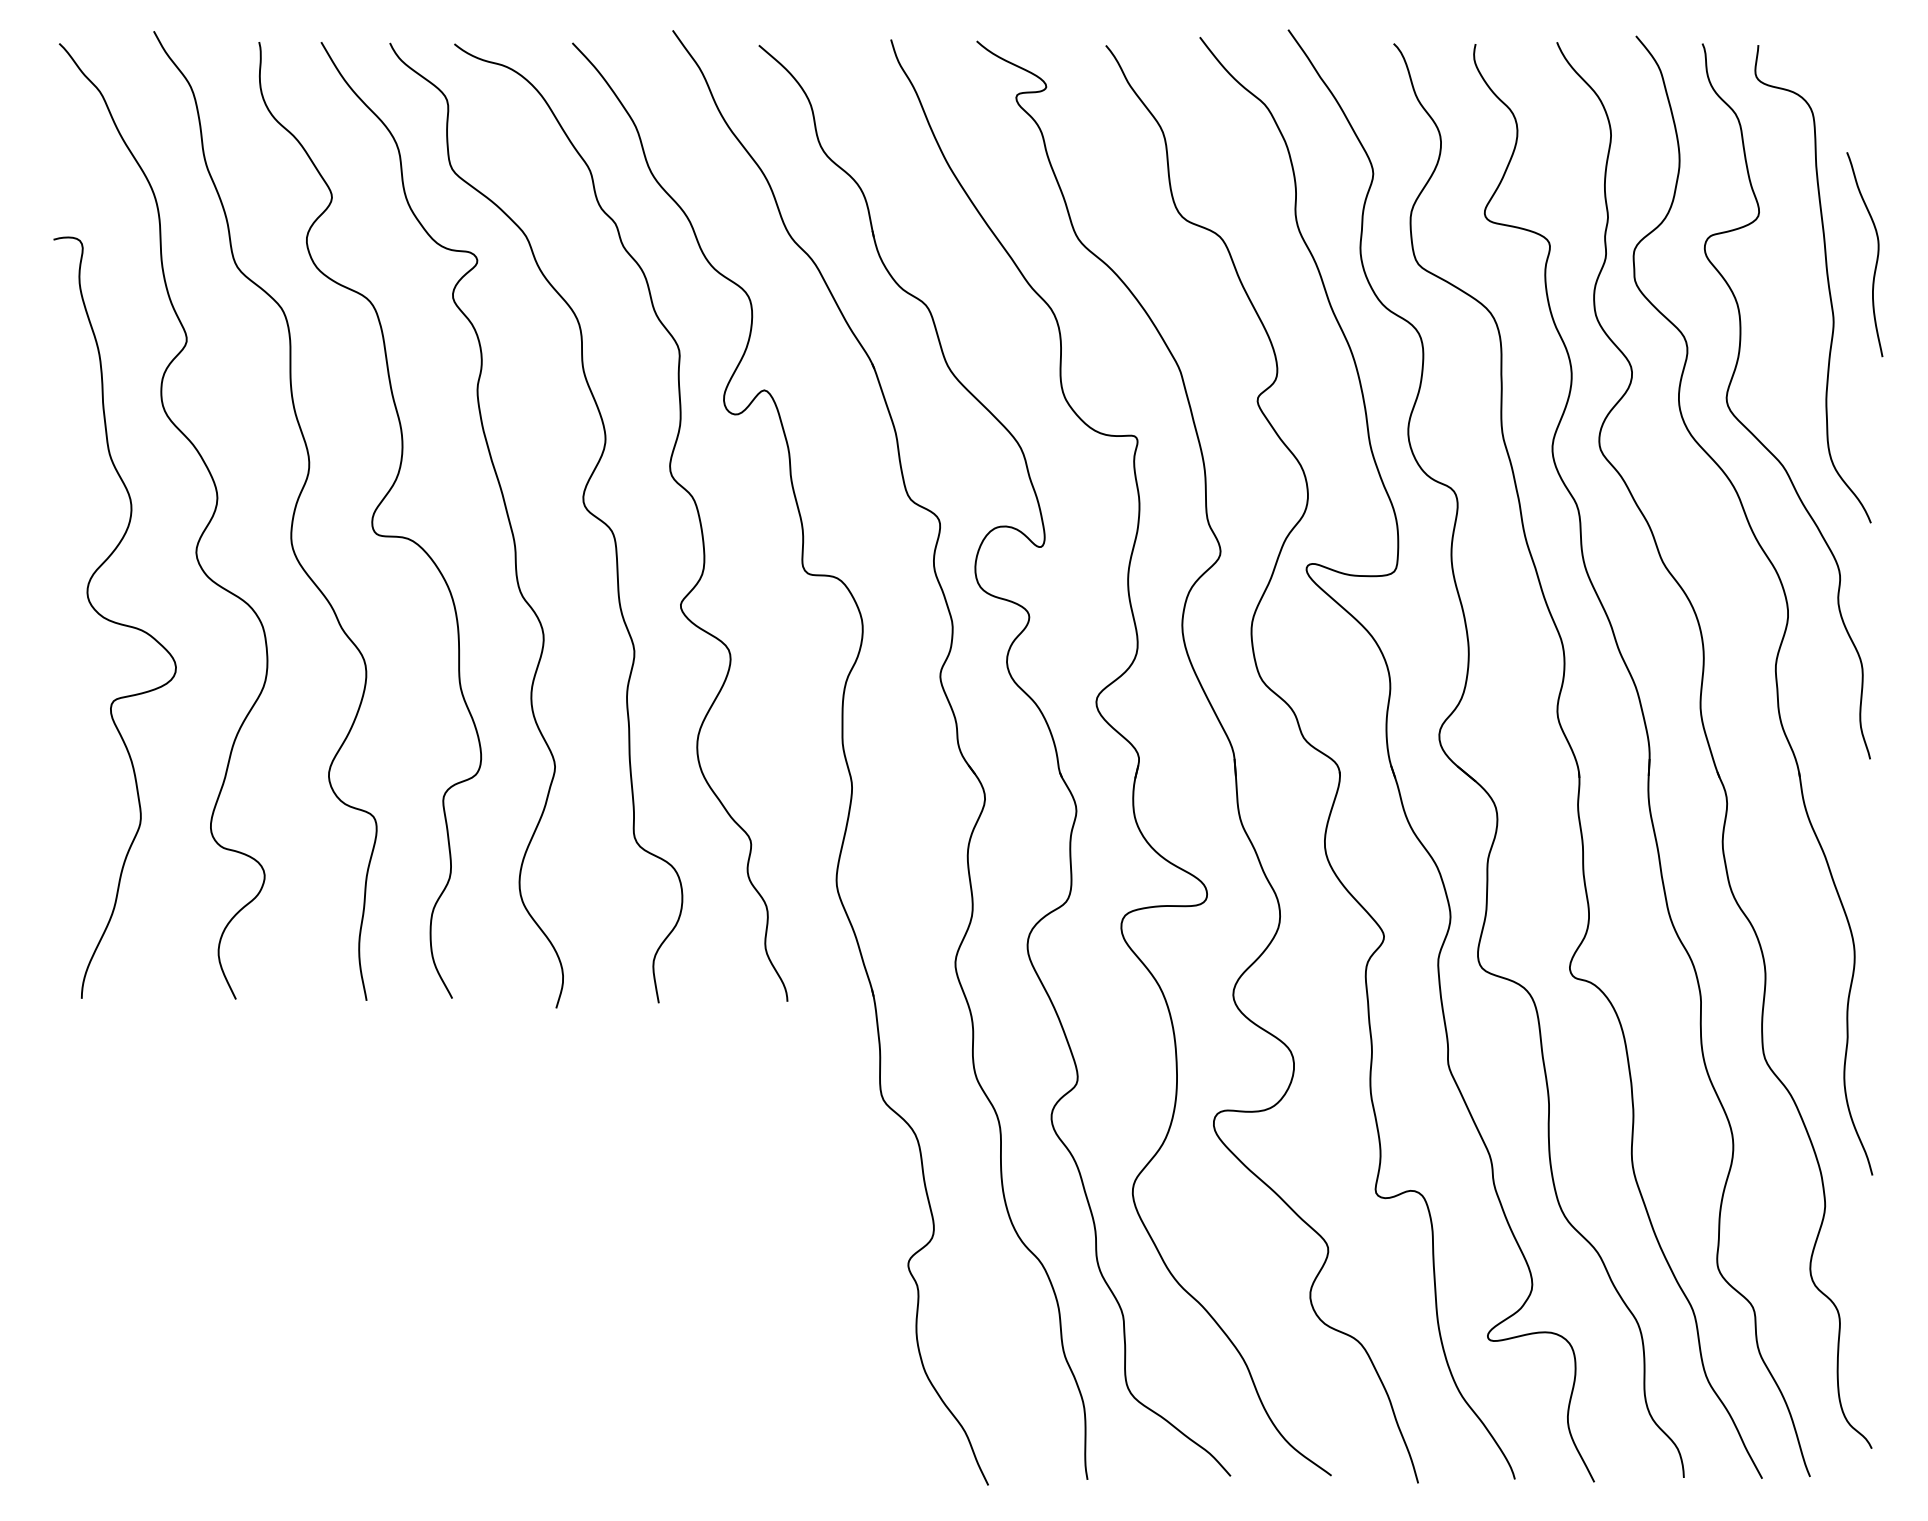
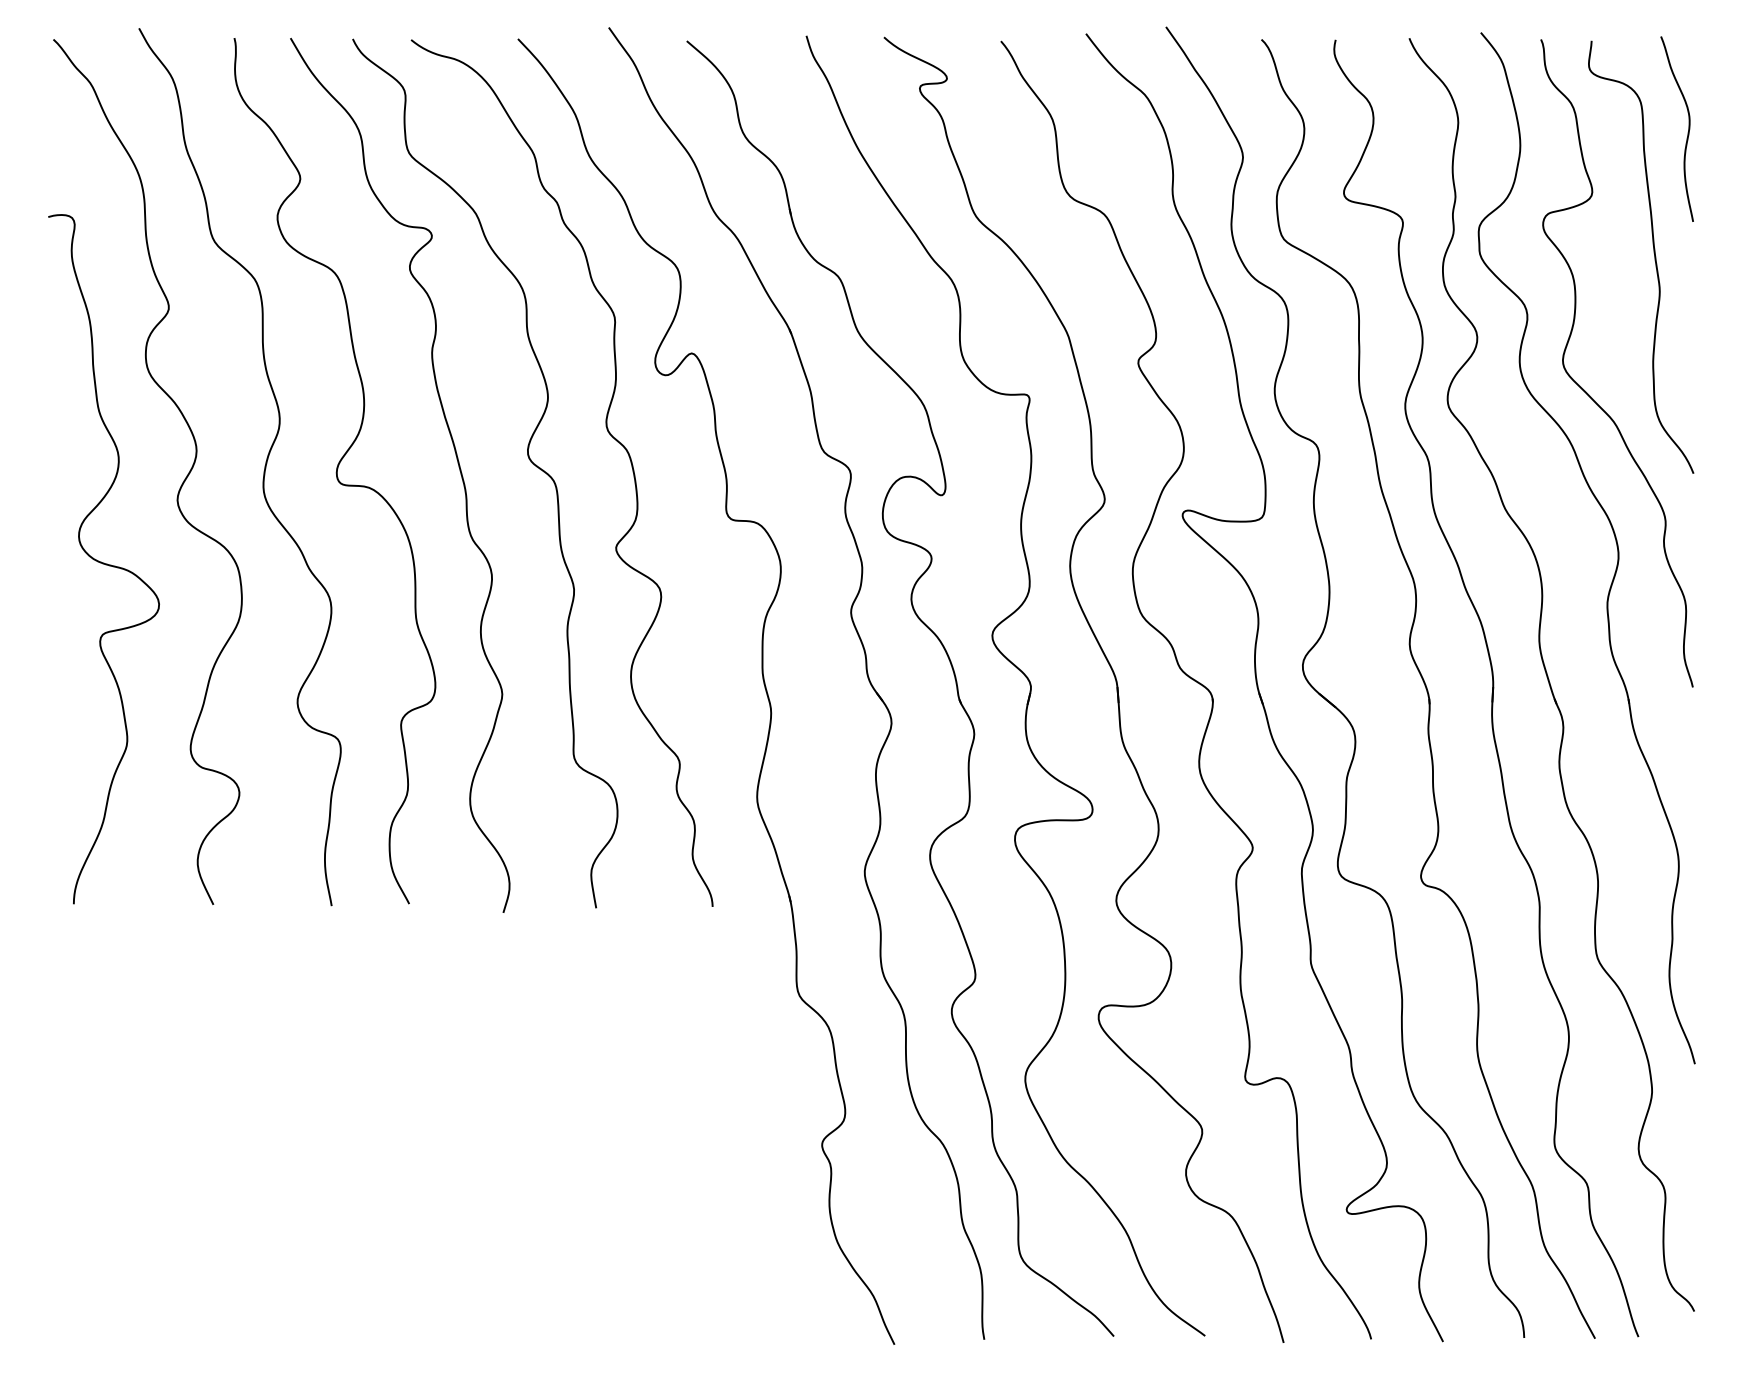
curve: (1876, 257) -> (1687, 131), moved

